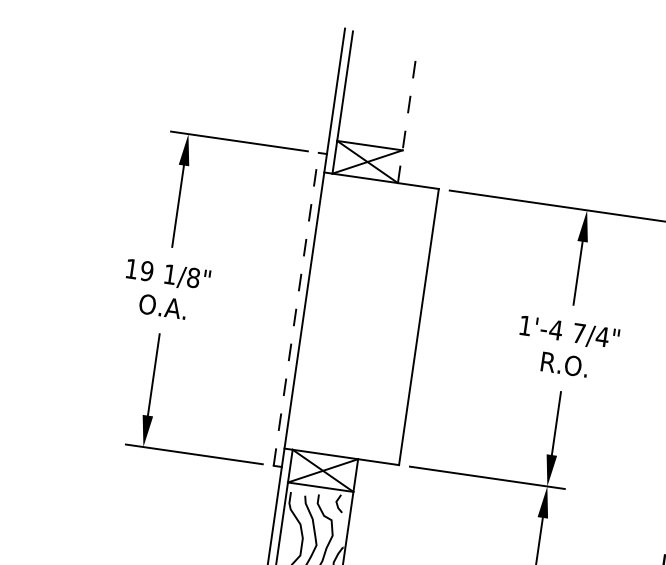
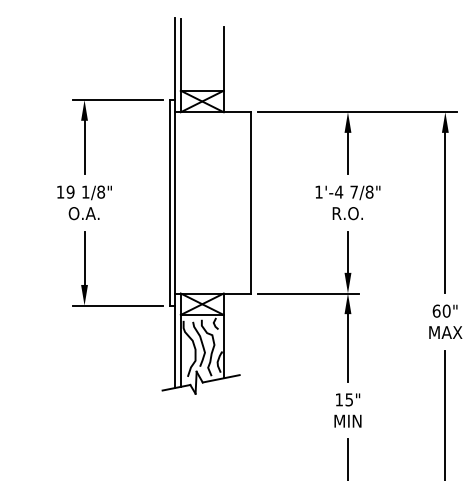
line: (406, 117) -> (223, 69), dashed -> solid
line: (296, 308) -> (170, 202), dashed -> solid
text: (602, 335) -> (369, 191), 7/4" -> 7/8"

